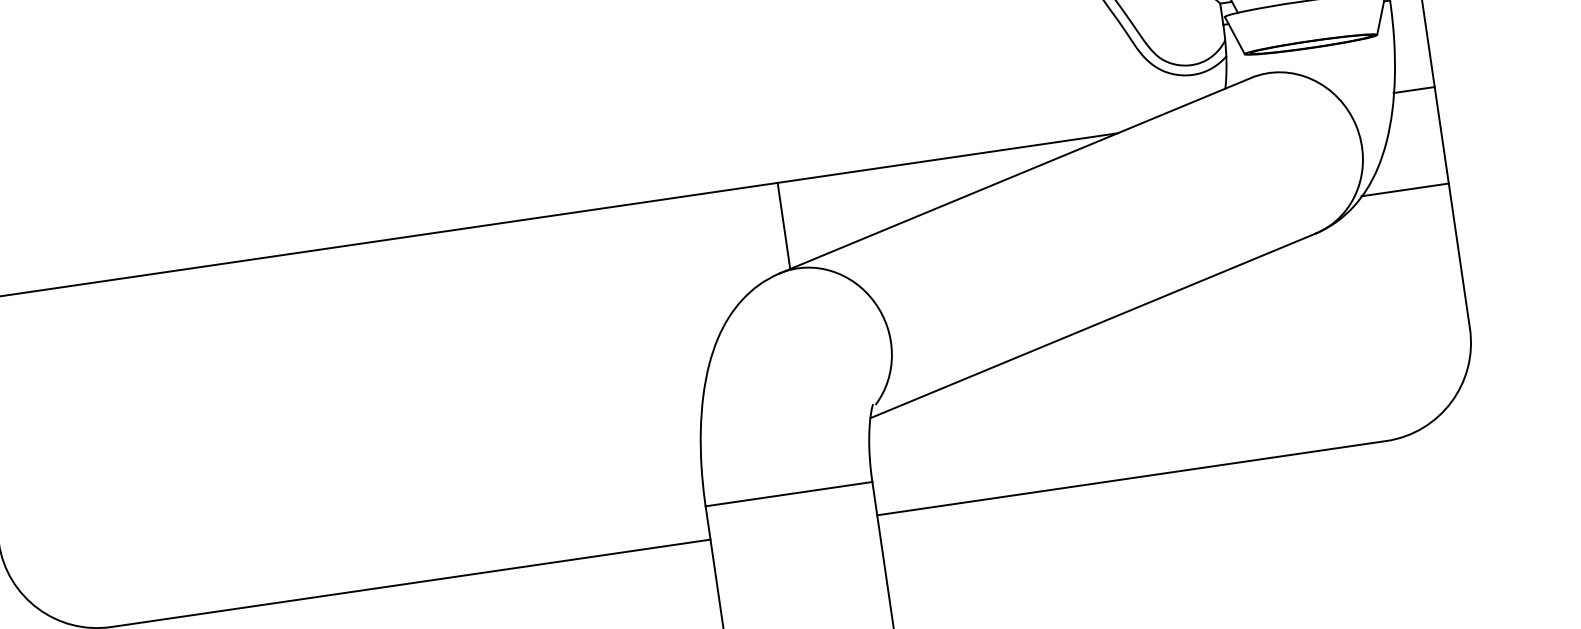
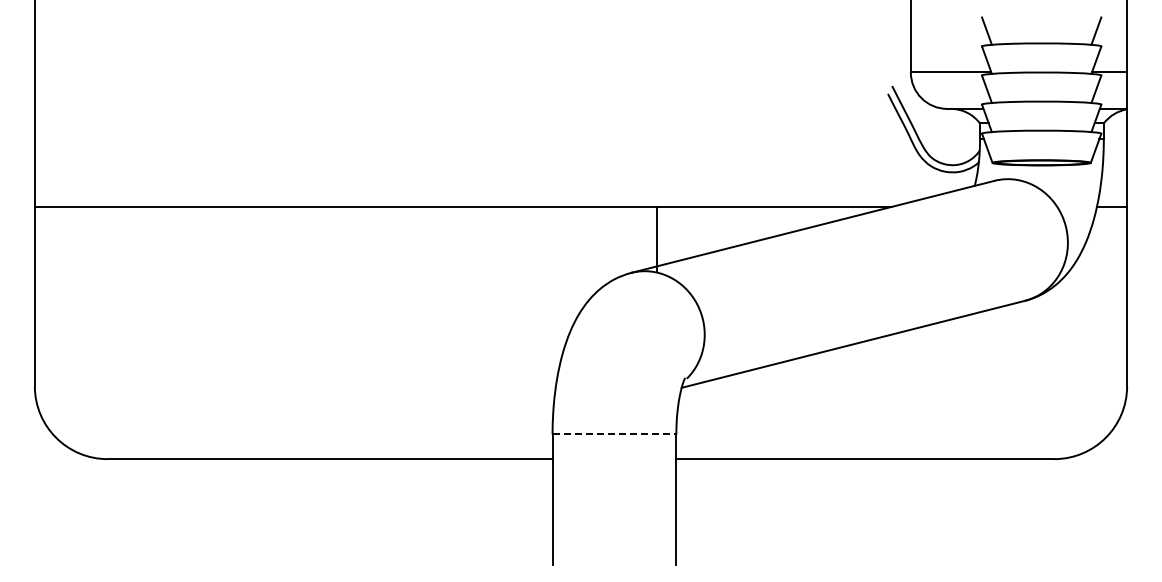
line: (1404, 189) -> (1094, 278), removed
line: (784, 225) -> (657, 238), moved
line: (789, 494) -> (614, 434), solid -> dashed

